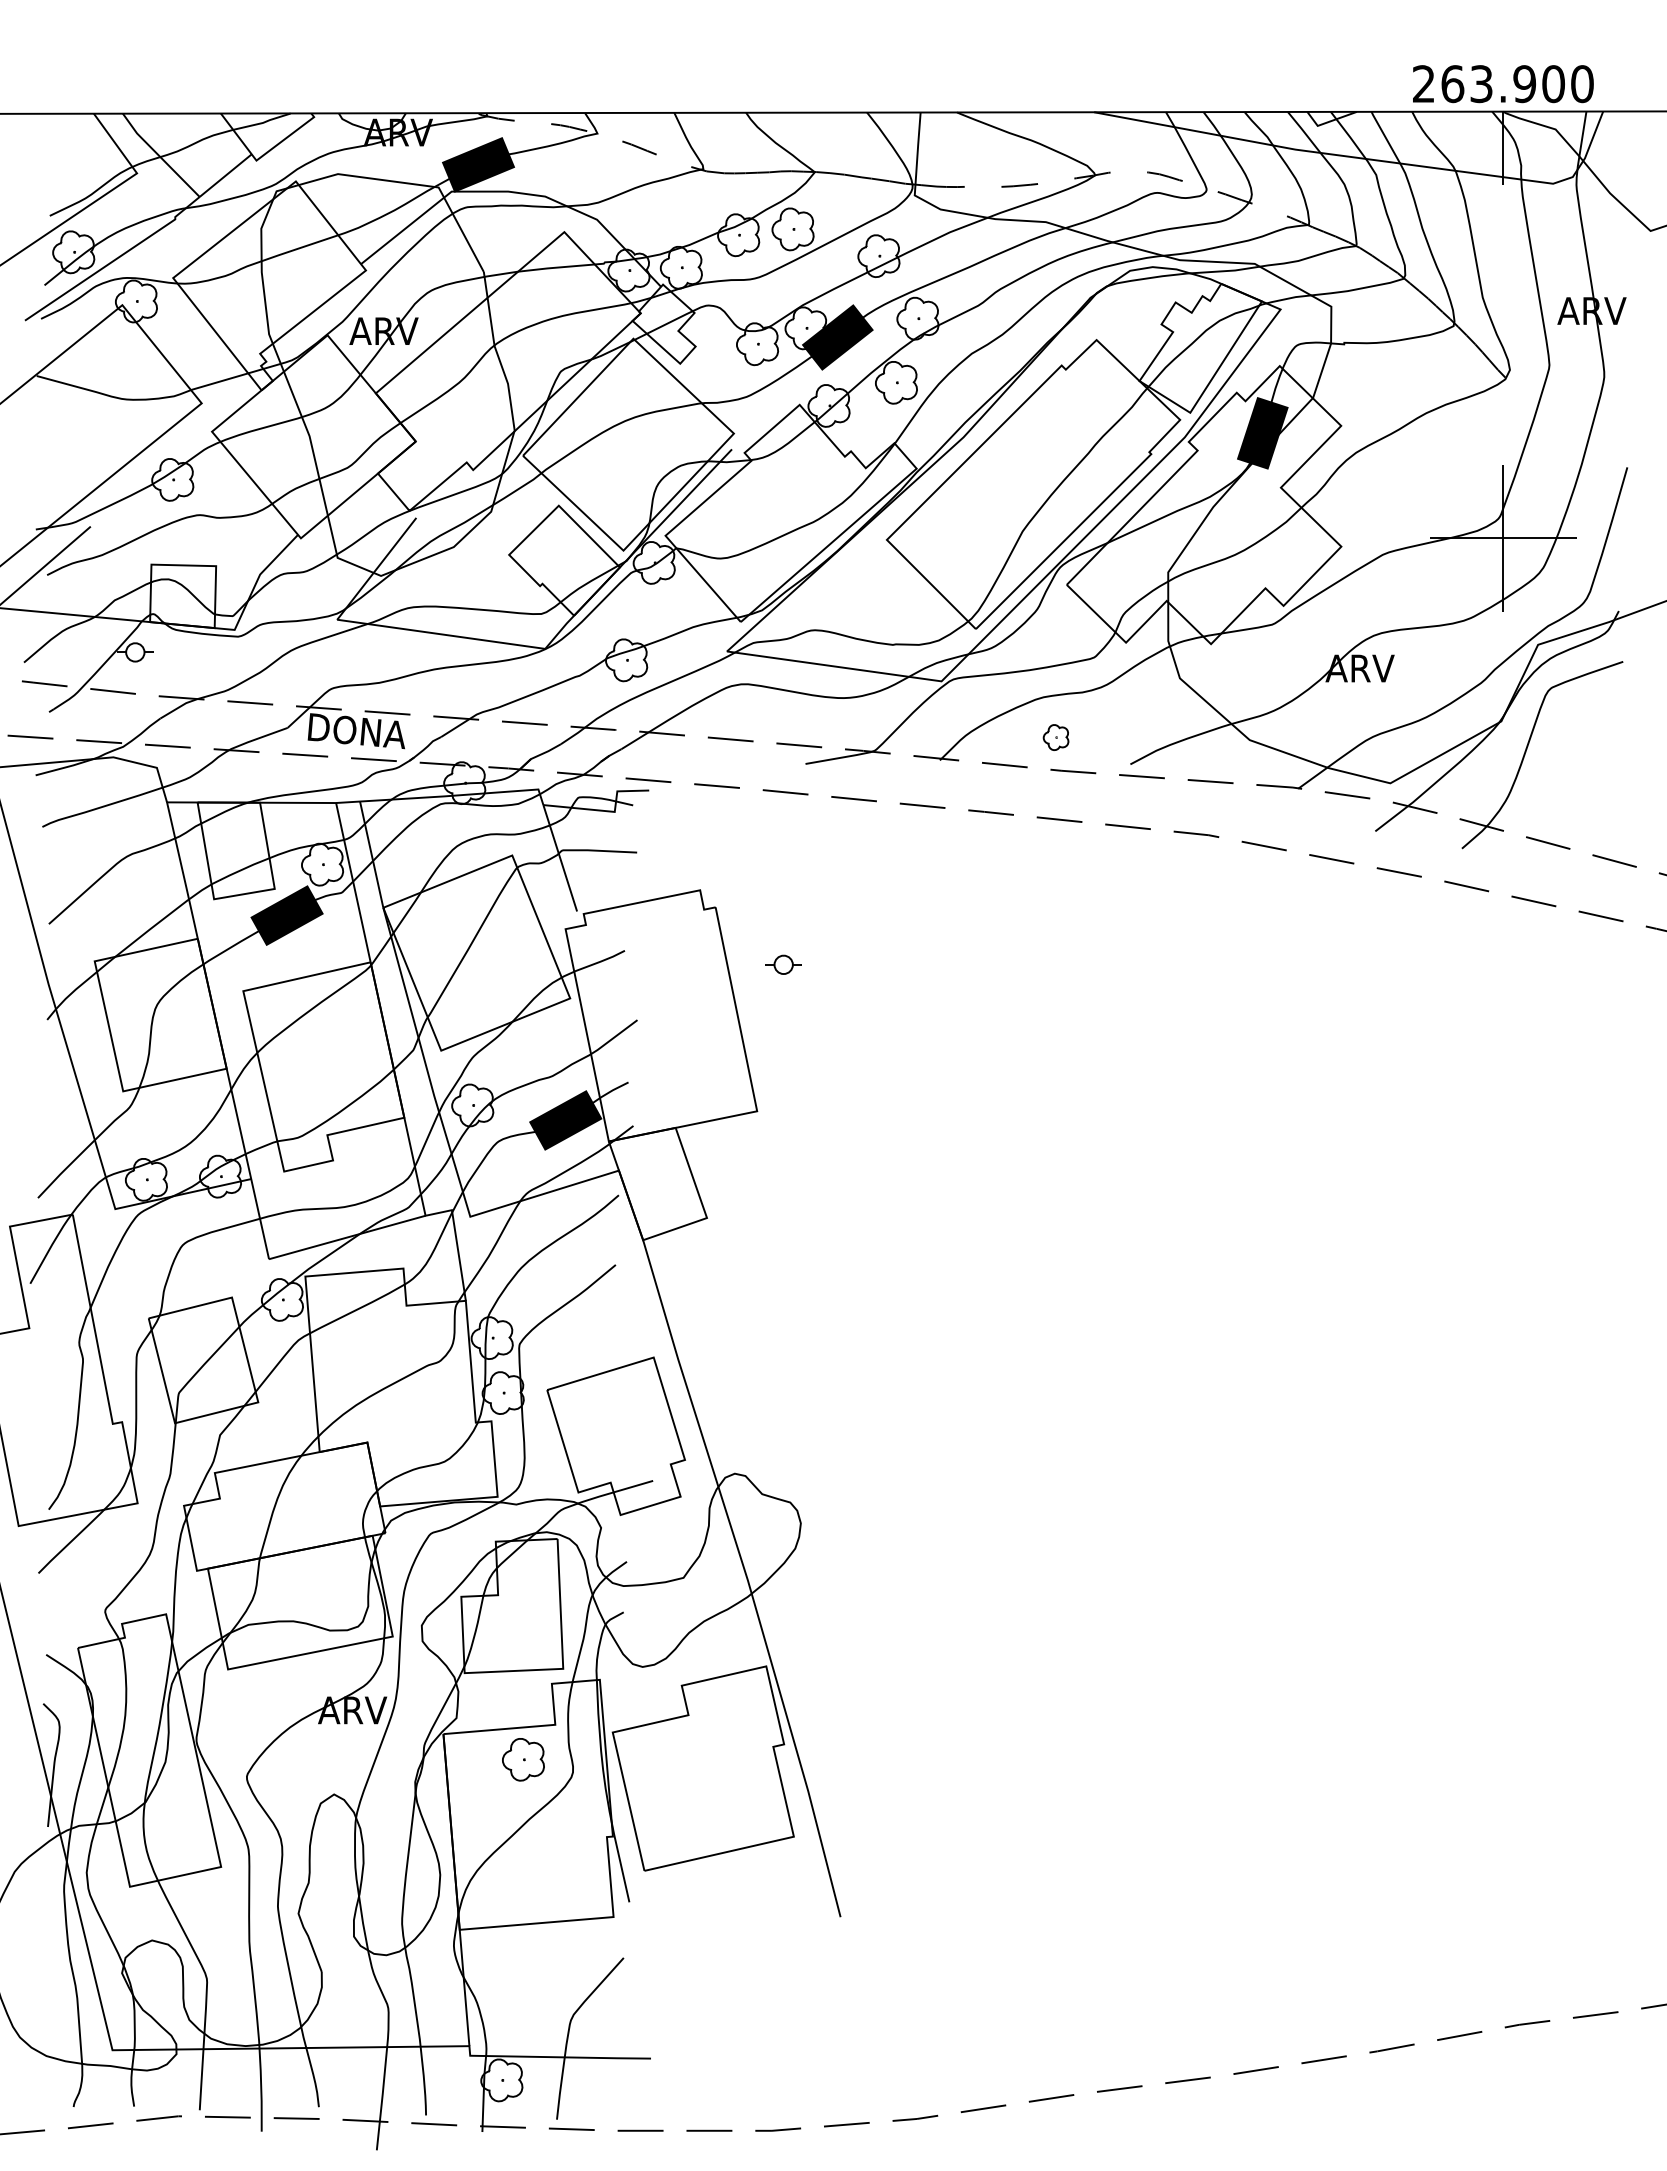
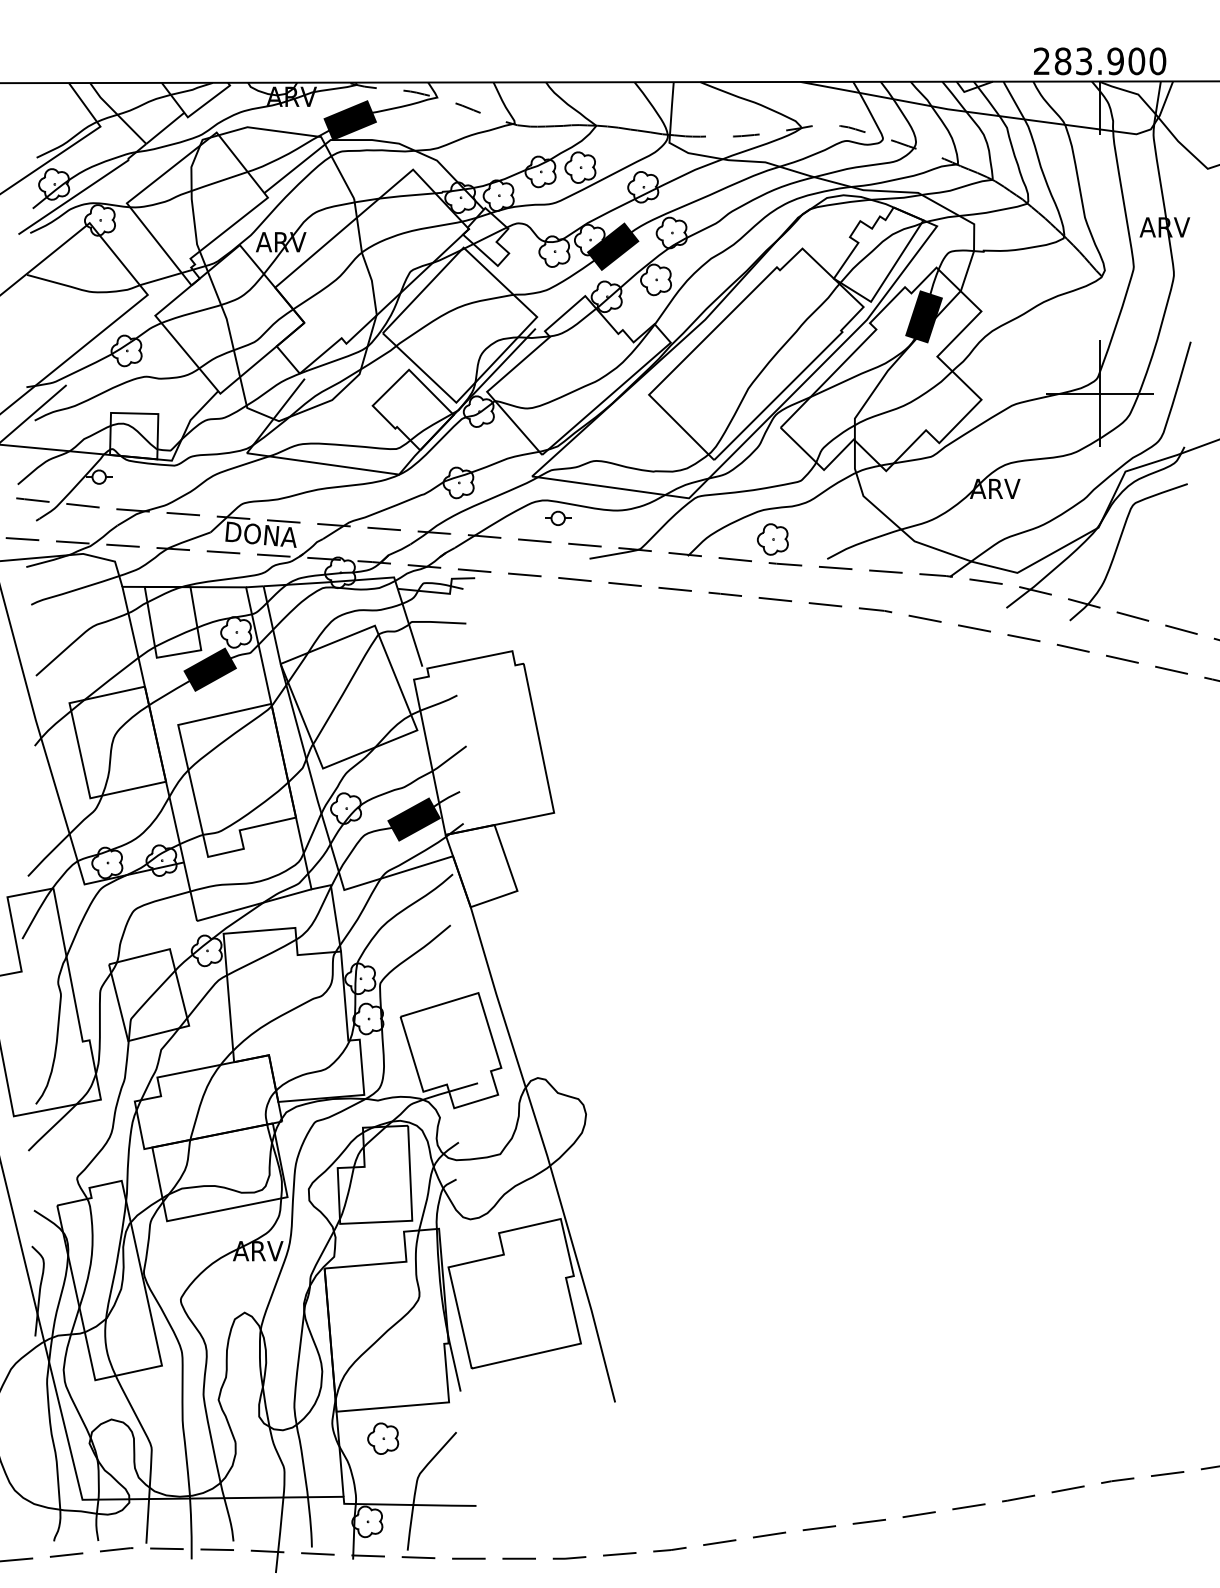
text: (1452, 83) -> (1062, 60), 263.900 -> 283.900
part: (1055, 737) -> (772, 539), size x1.67
part: (783, 964) -> (558, 518), moved
part: (523, 1759) -> (383, 1438), moved

